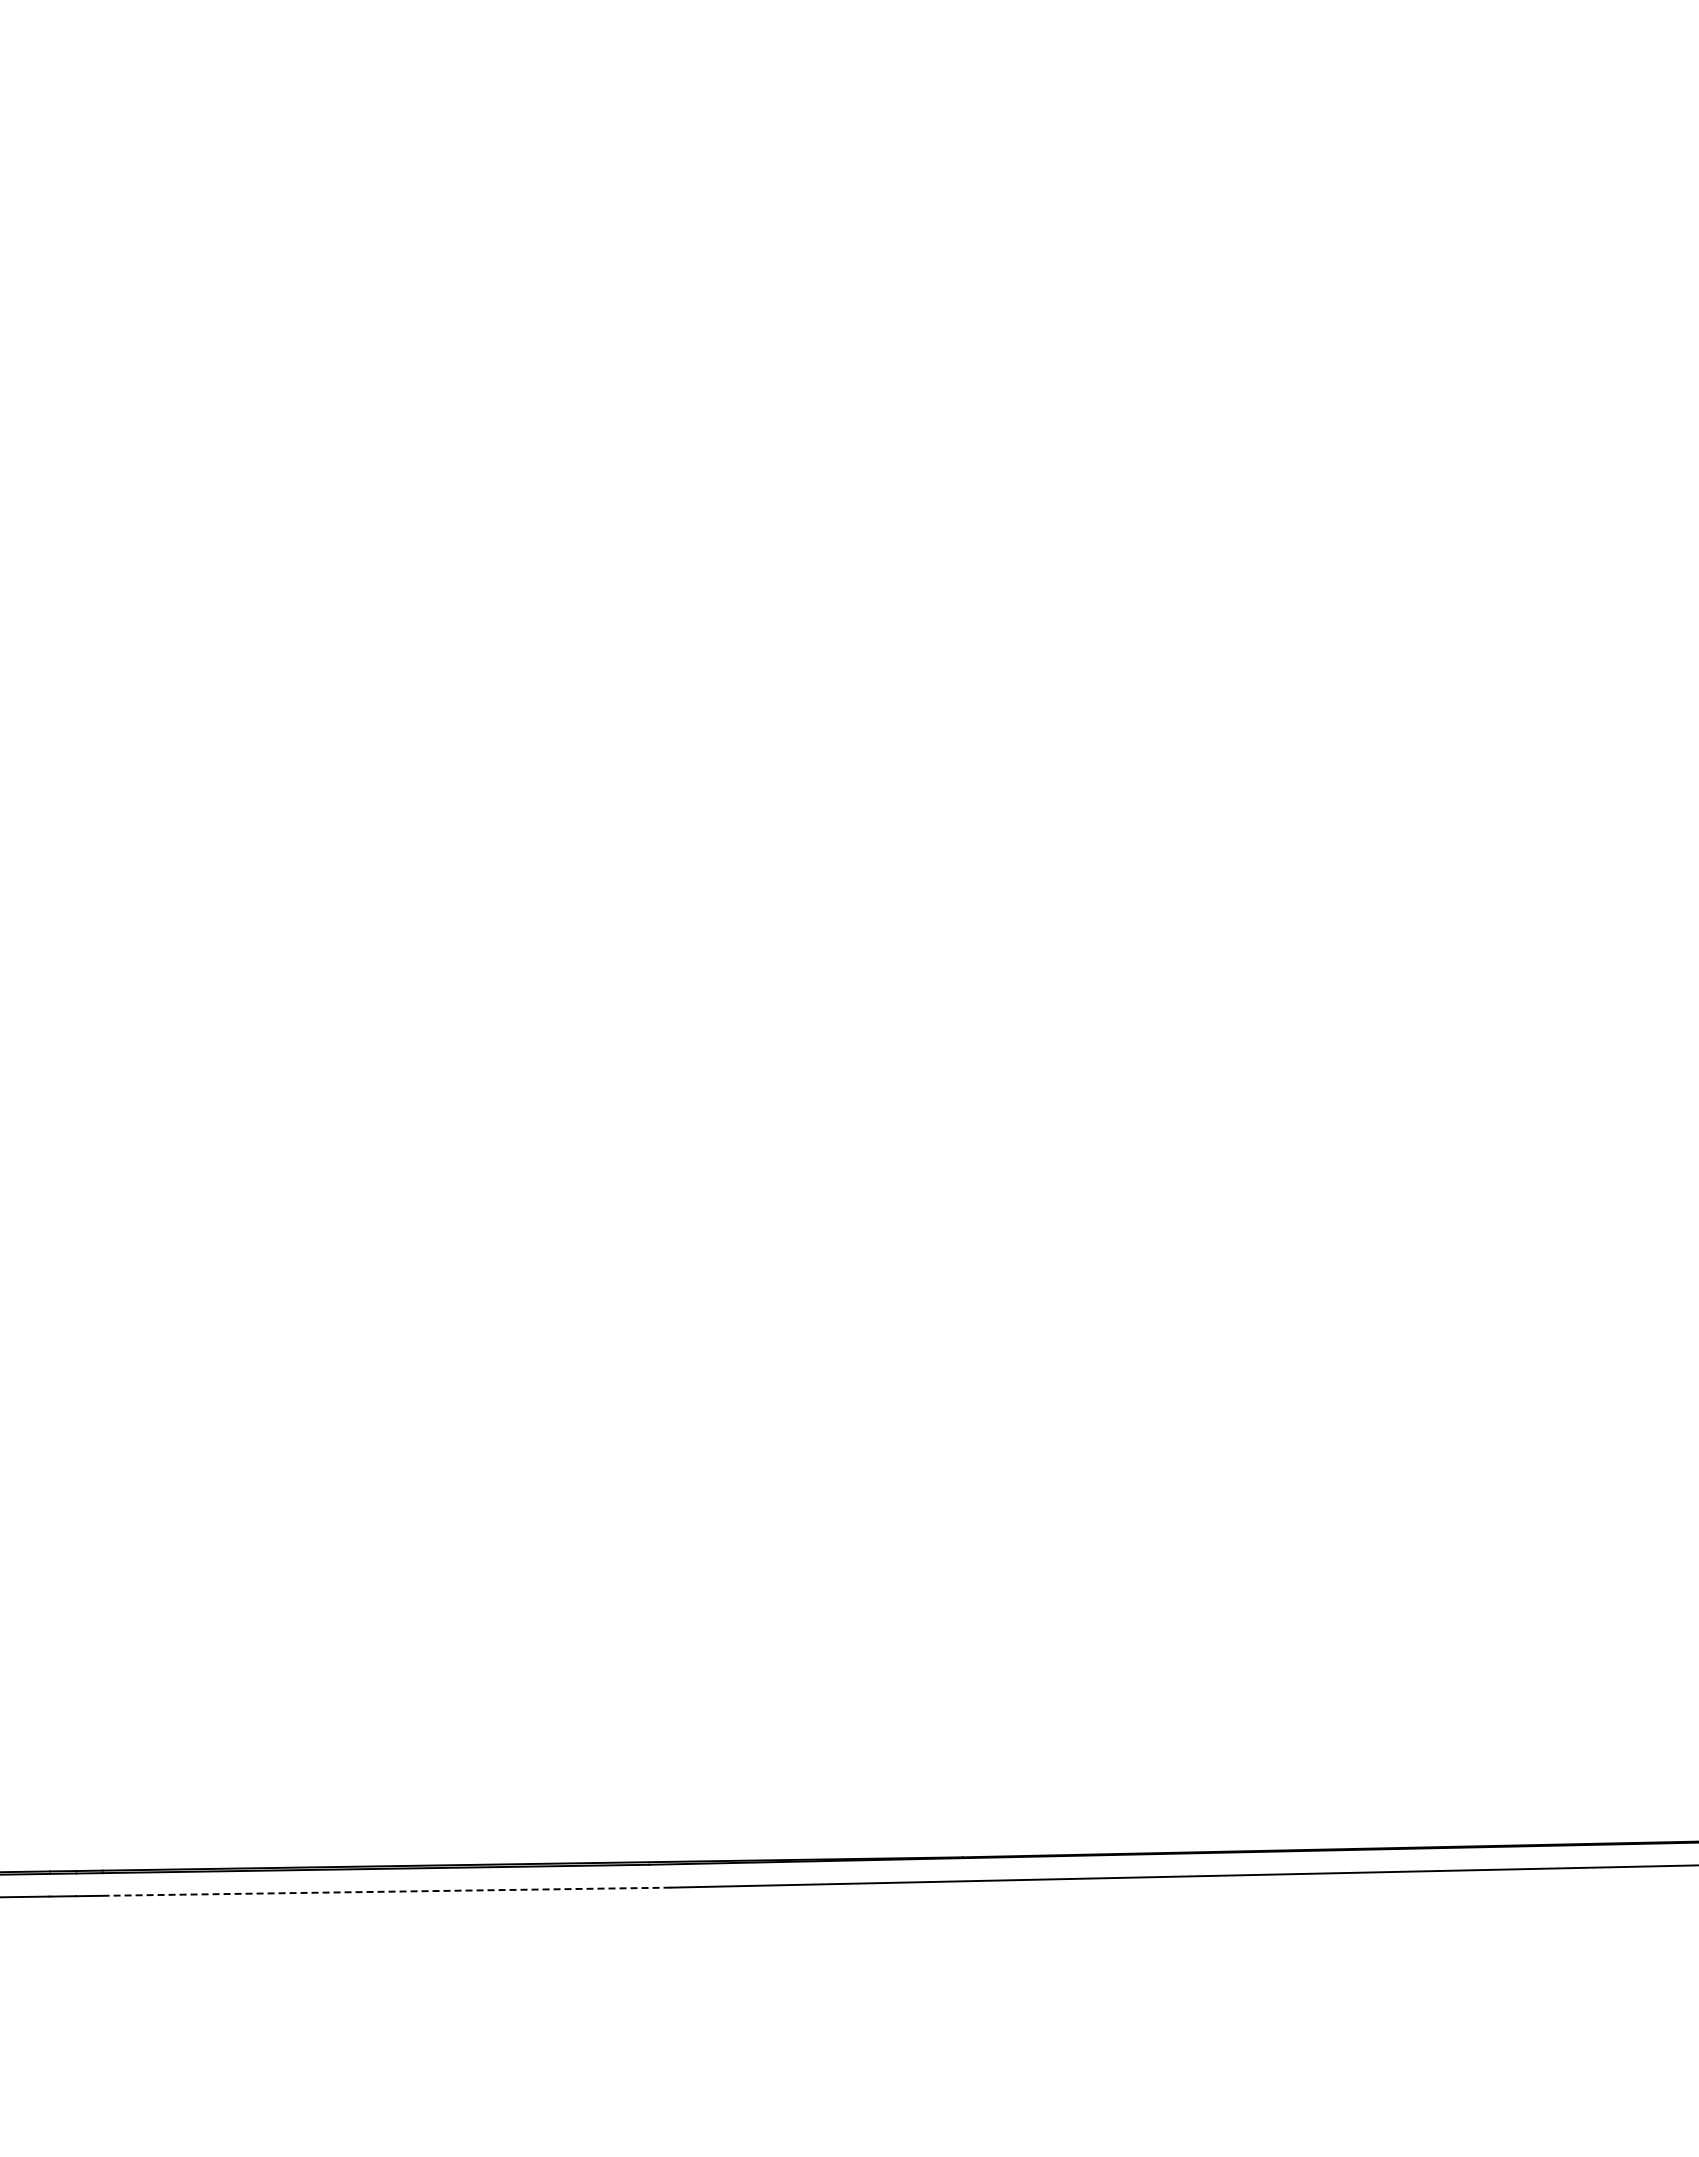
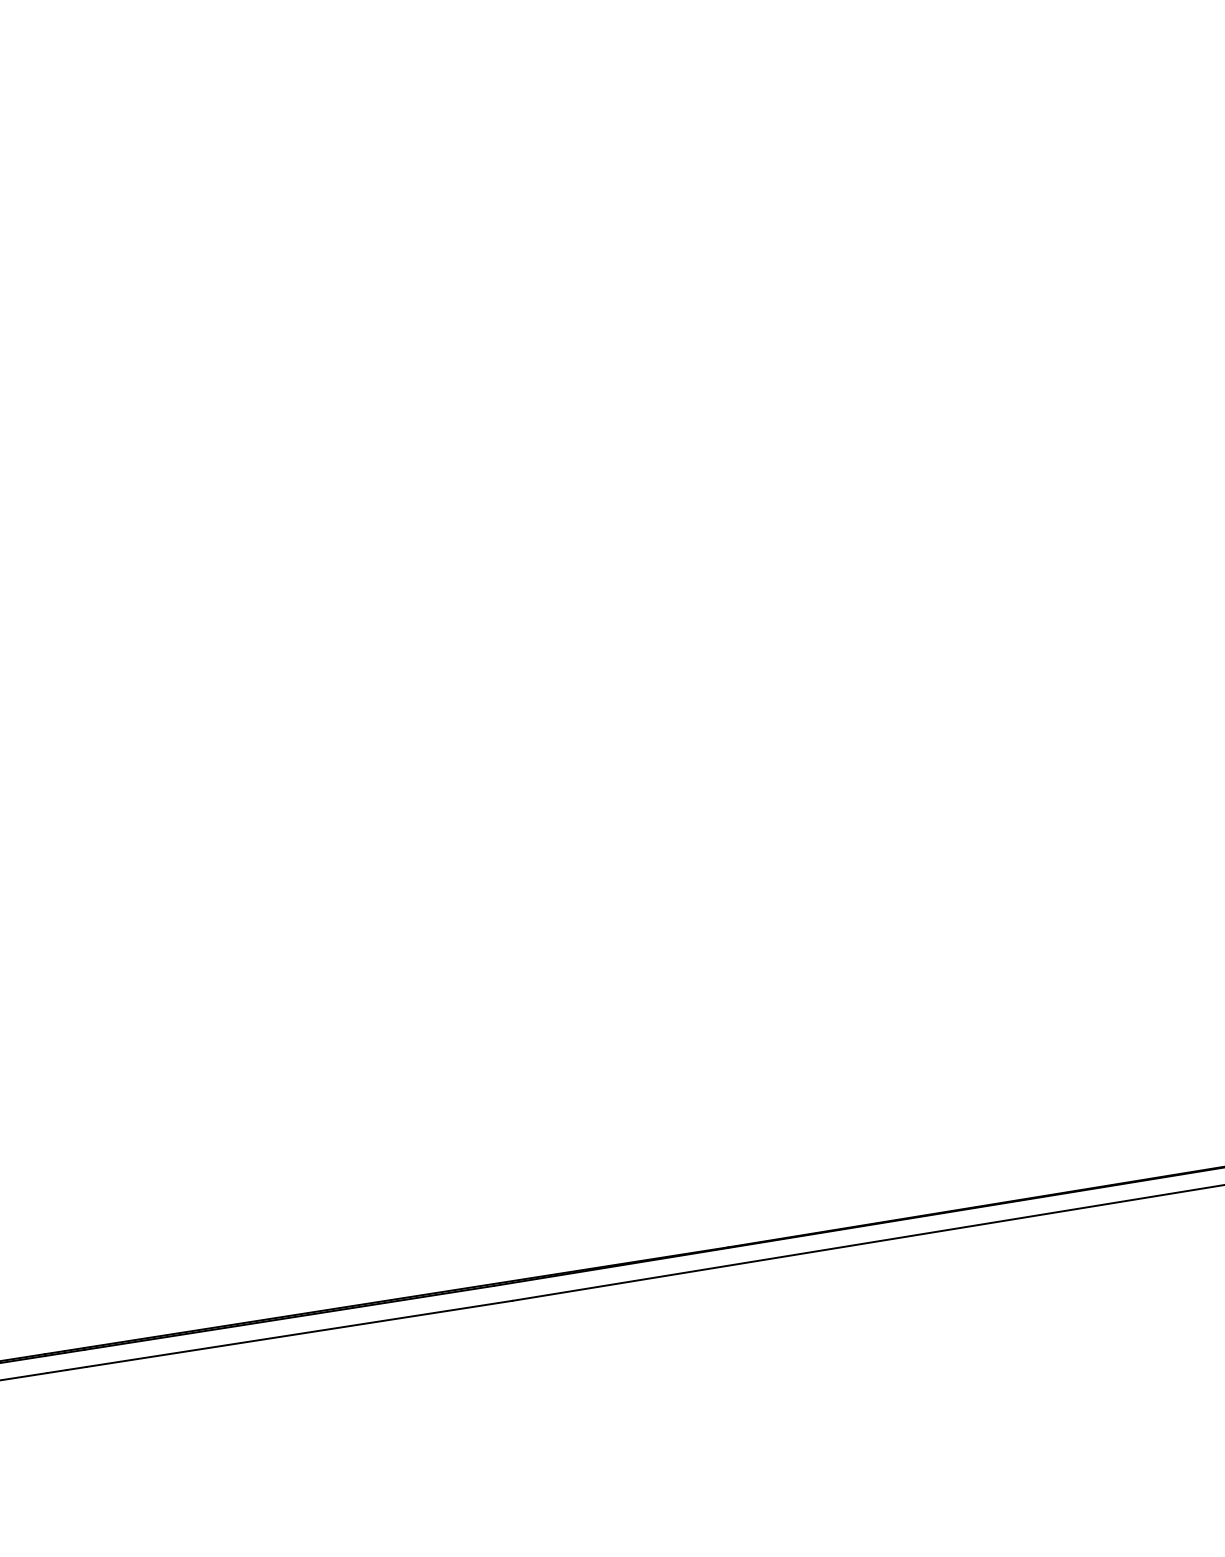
line: (385, 1891) -> (298, 1333), dashed -> solid

